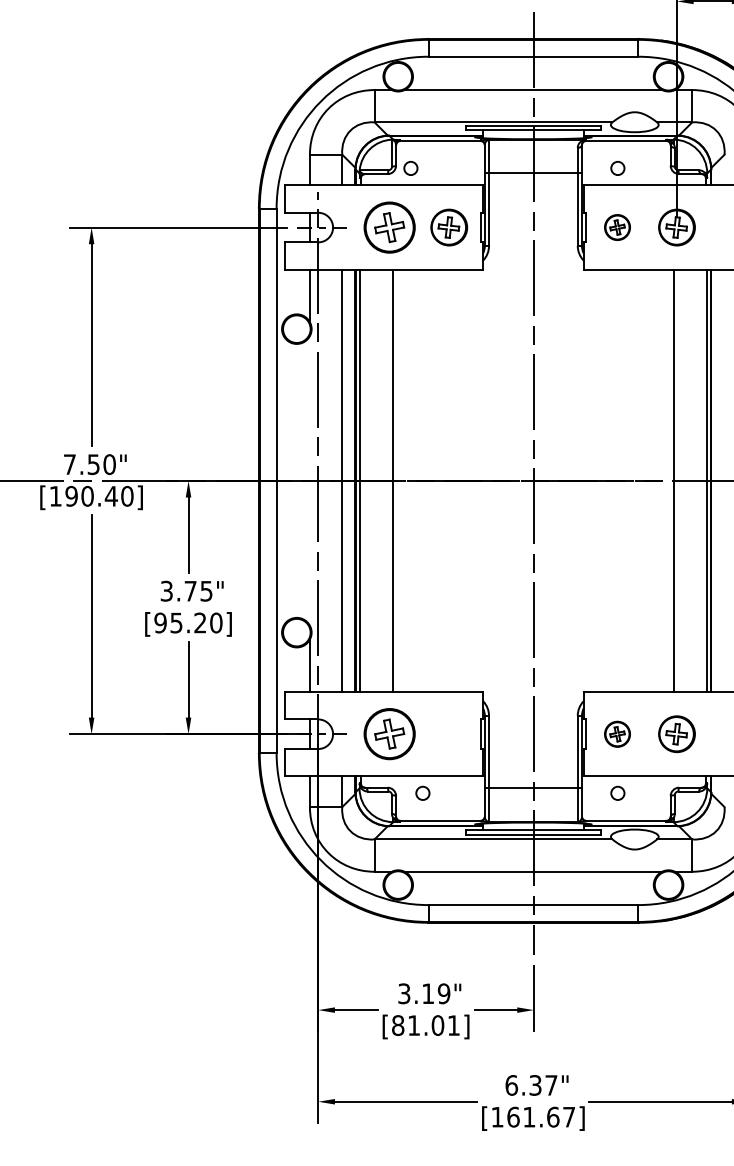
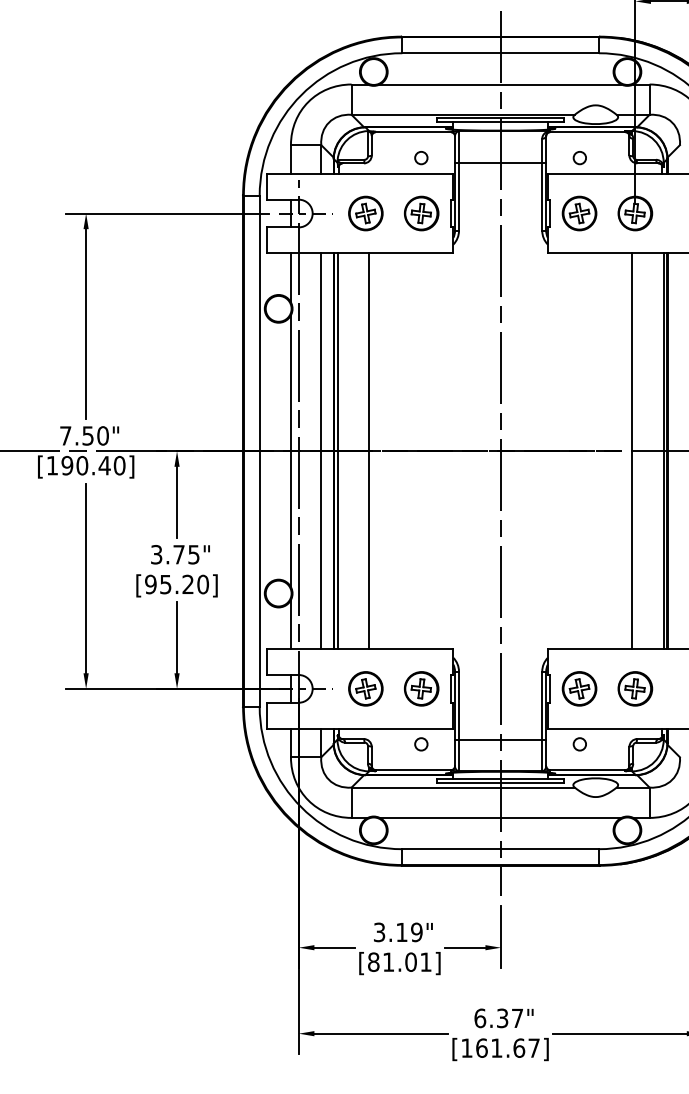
circle: (410, 168) -> (420, 158), moved
part: (389, 227) -> (365, 213), size x0.71
part: (617, 227) -> (579, 213), size x1.43
line: (309, 480) -> (290, 450), added
part: (389, 734) -> (365, 689), size x0.71
part: (449, 734) -> (421, 689), added
part: (617, 734) -> (579, 689), size x1.43
circle: (422, 792) -> (420, 743), moved

